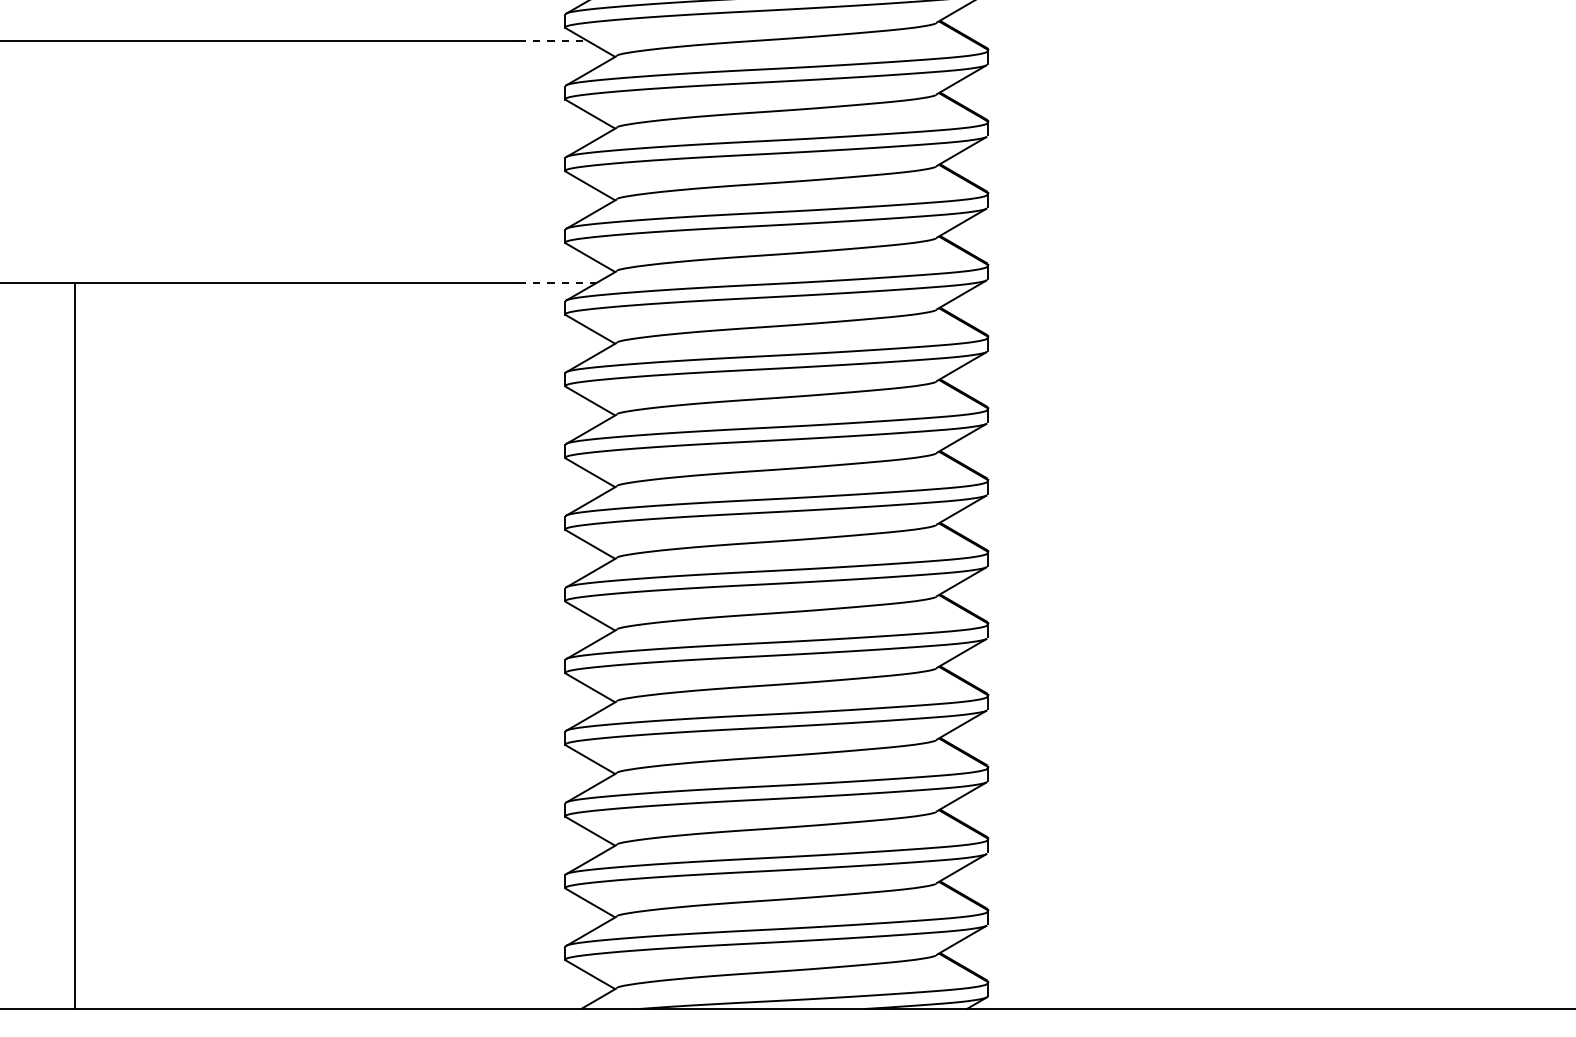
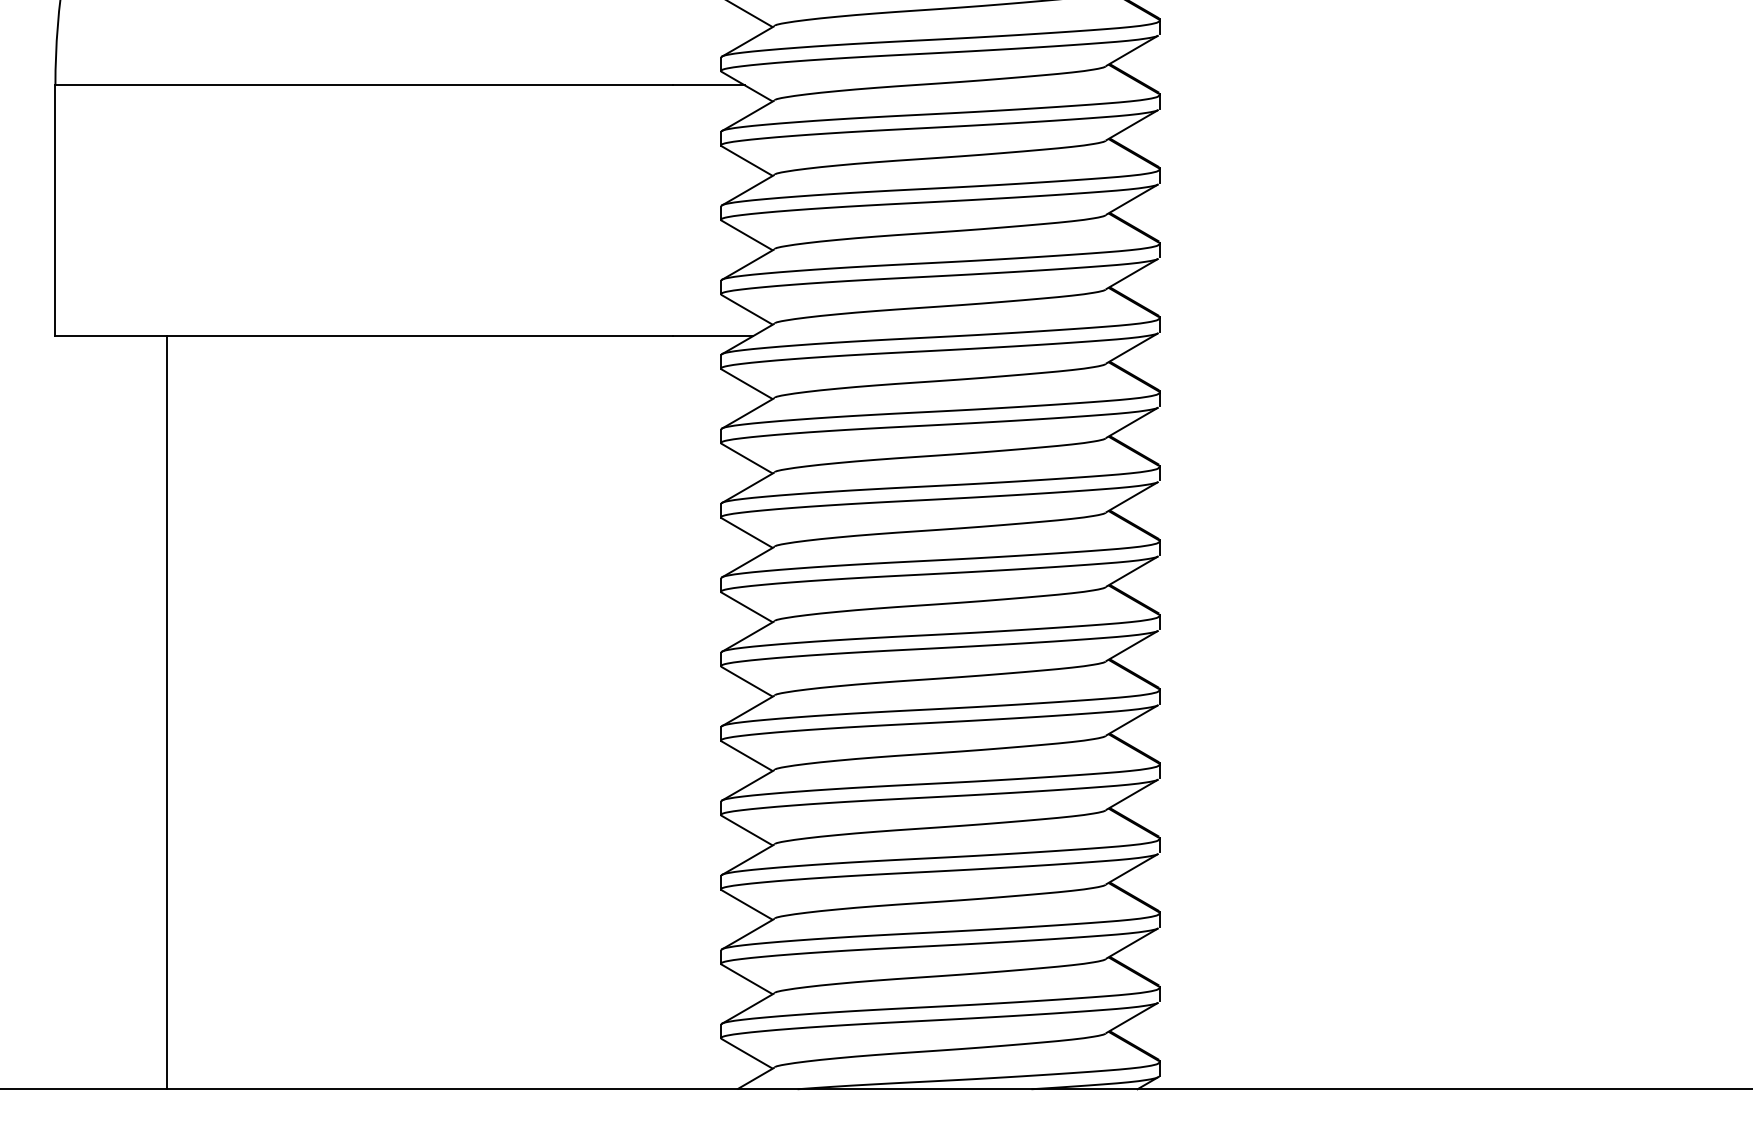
line: (554, 41) -> (709, 85), dashed -> solid
line: (558, 283) -> (713, 336), dashed -> solid
line: (75, 645) -> (167, 712), moved

